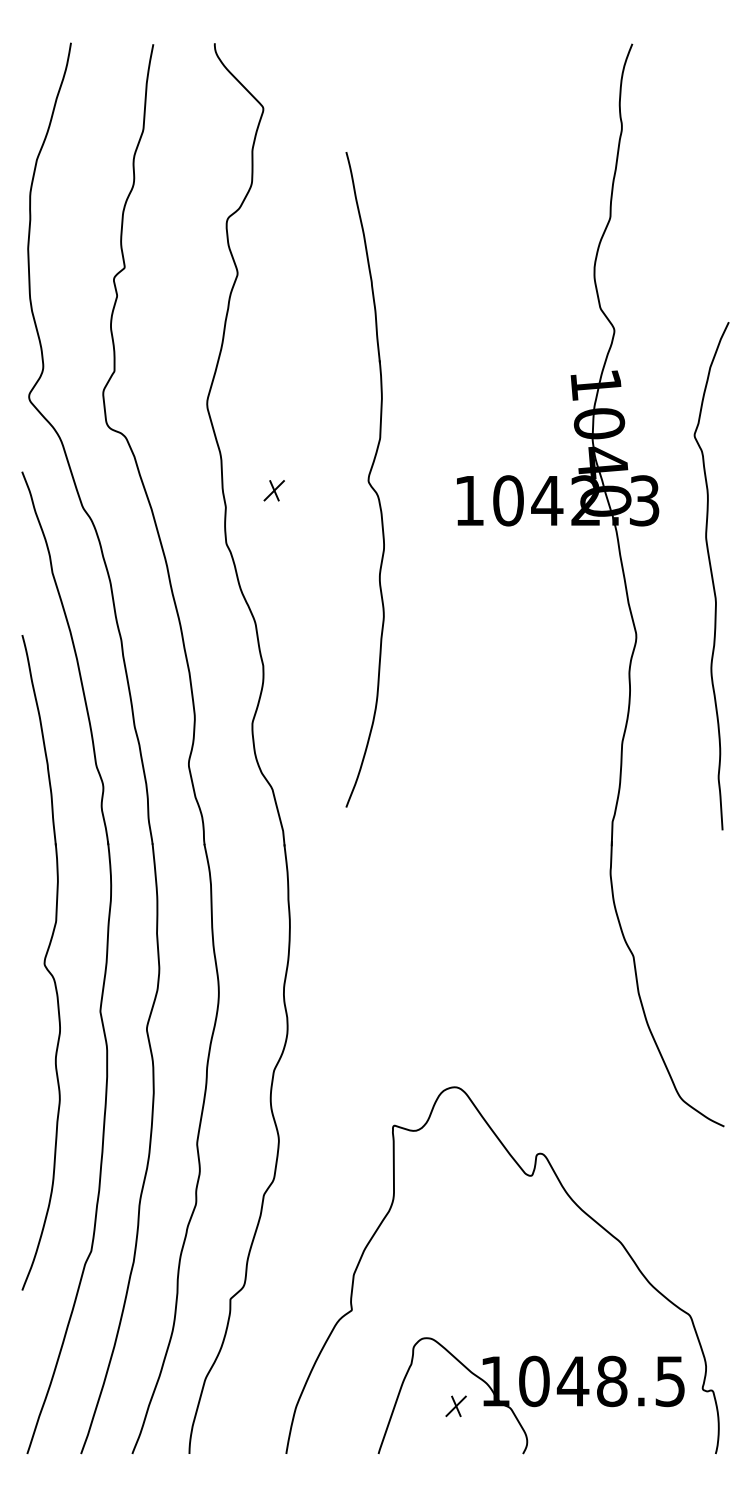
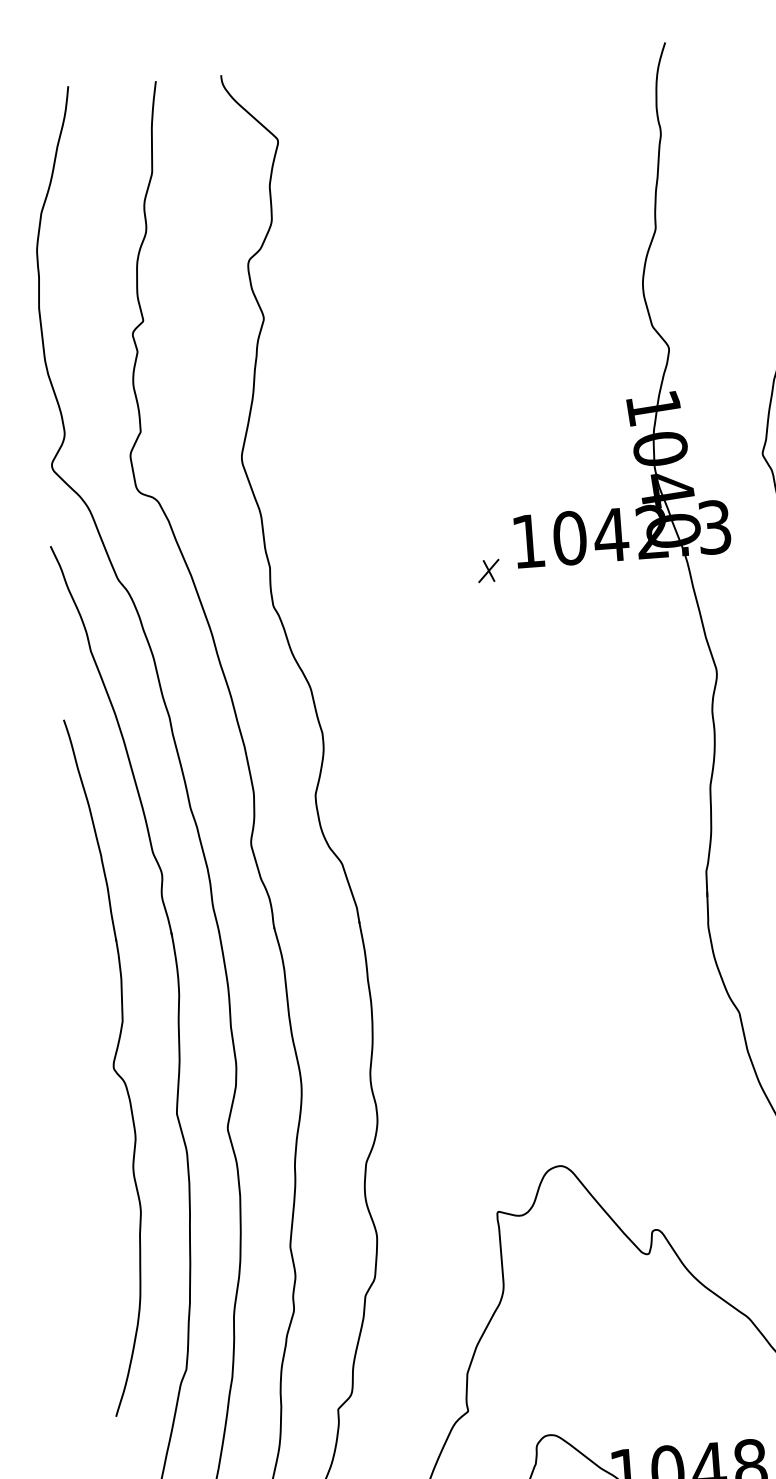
part: (364, 479) -> (415, 527), removed
part: (273, 490) -> (487, 570), moved

